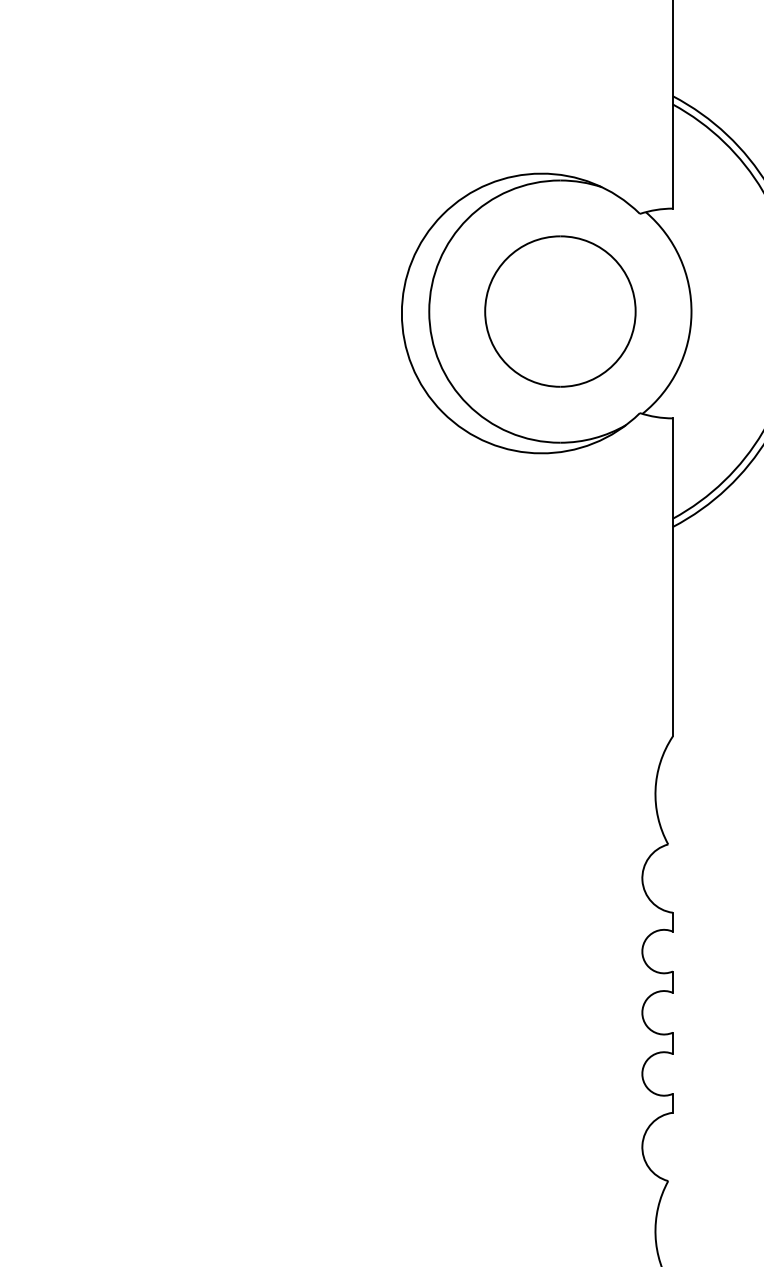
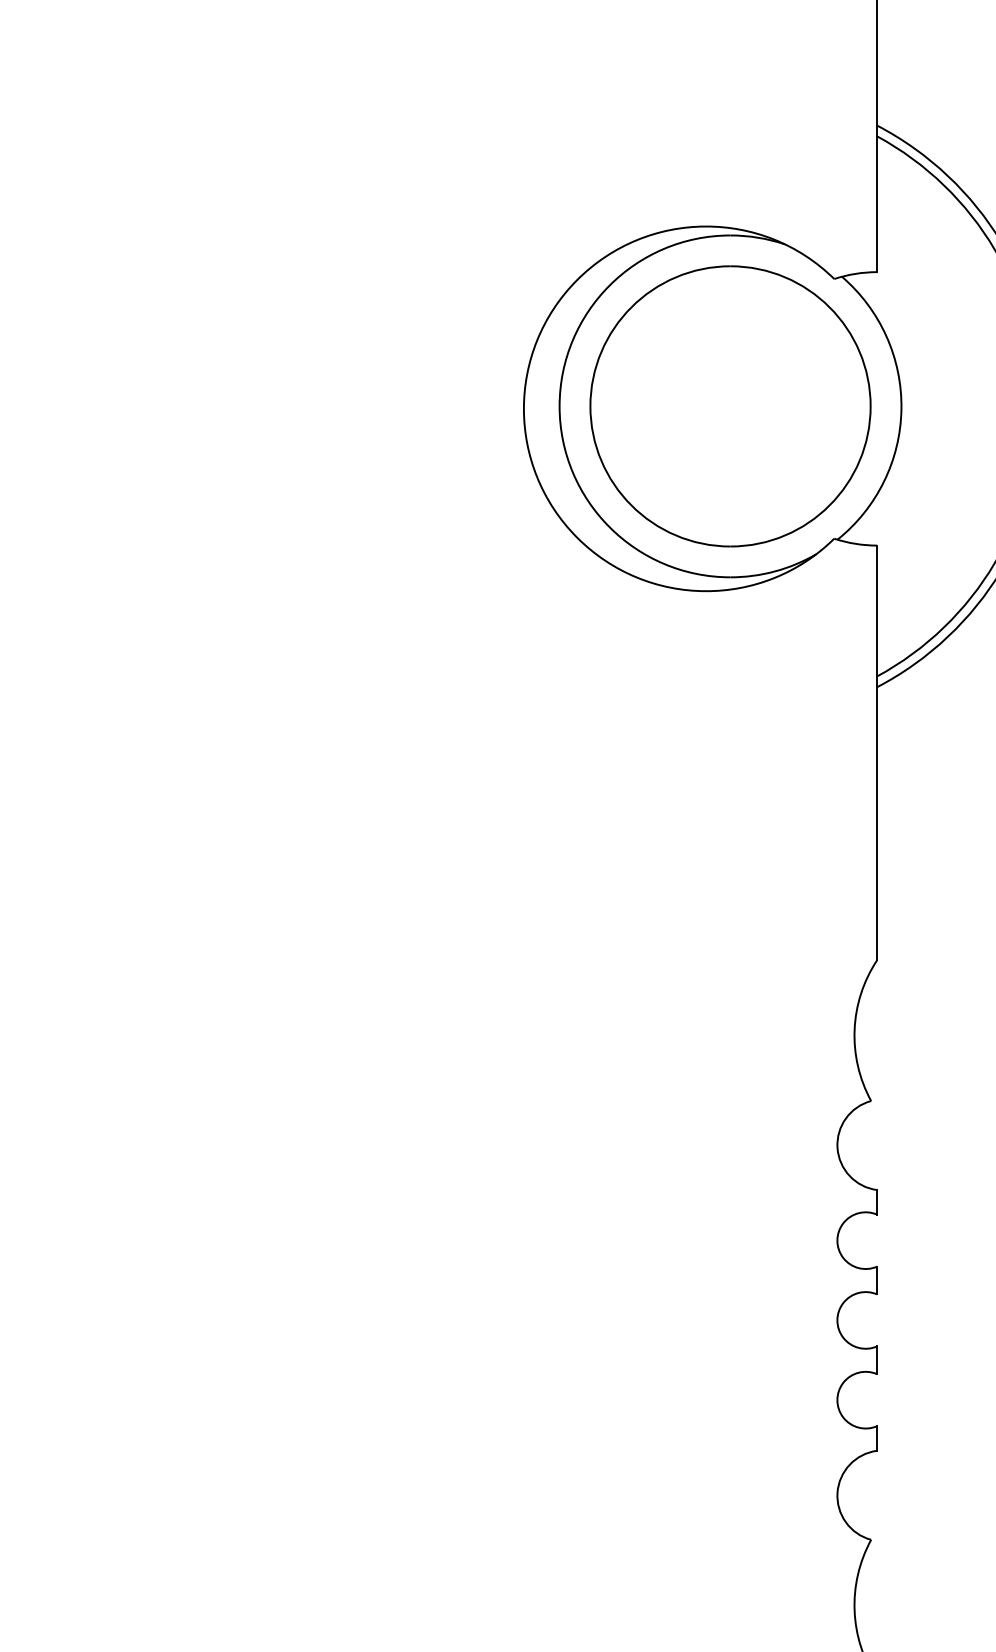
part: (560, 311) -> (730, 406), size x1.43

